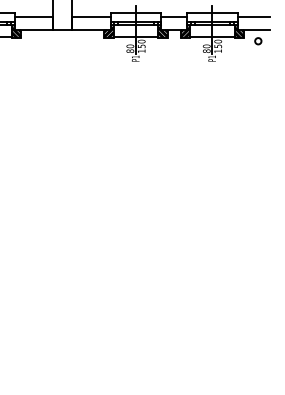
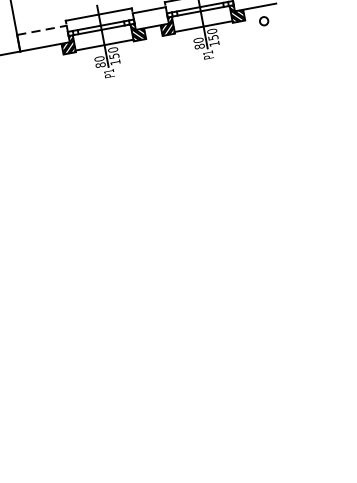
line: (91, 17) -> (42, 30), solid -> dashed

